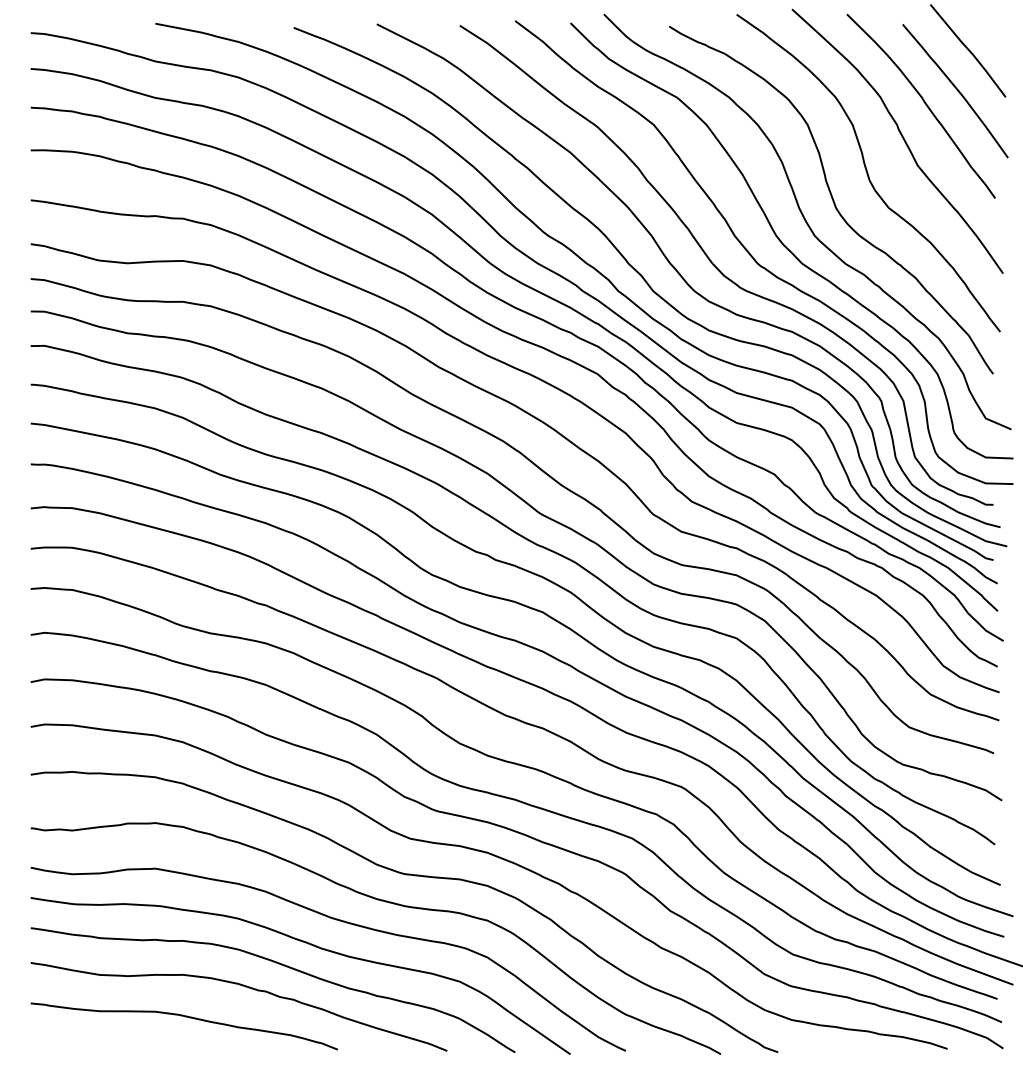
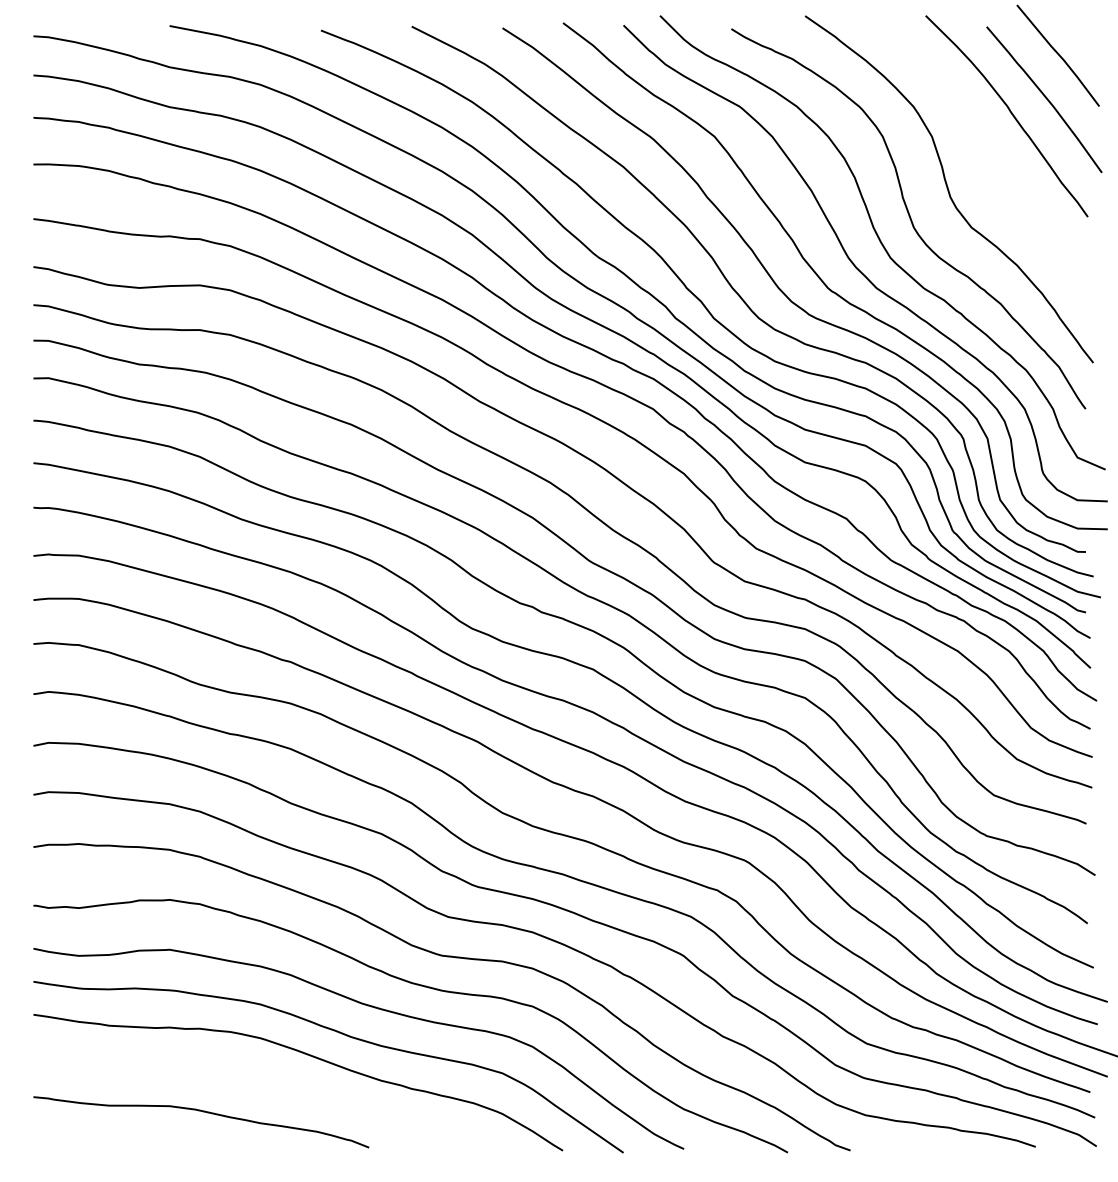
curve: (902, 138) -> (986, 151), removed
curve: (245, 987) -> (268, 1079), removed

